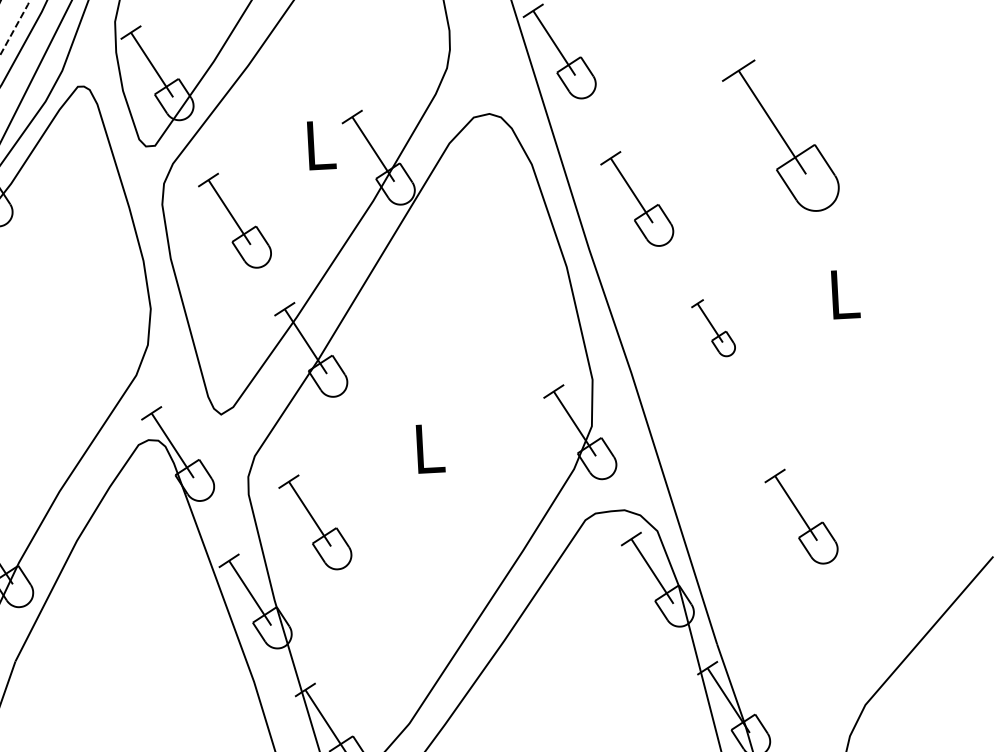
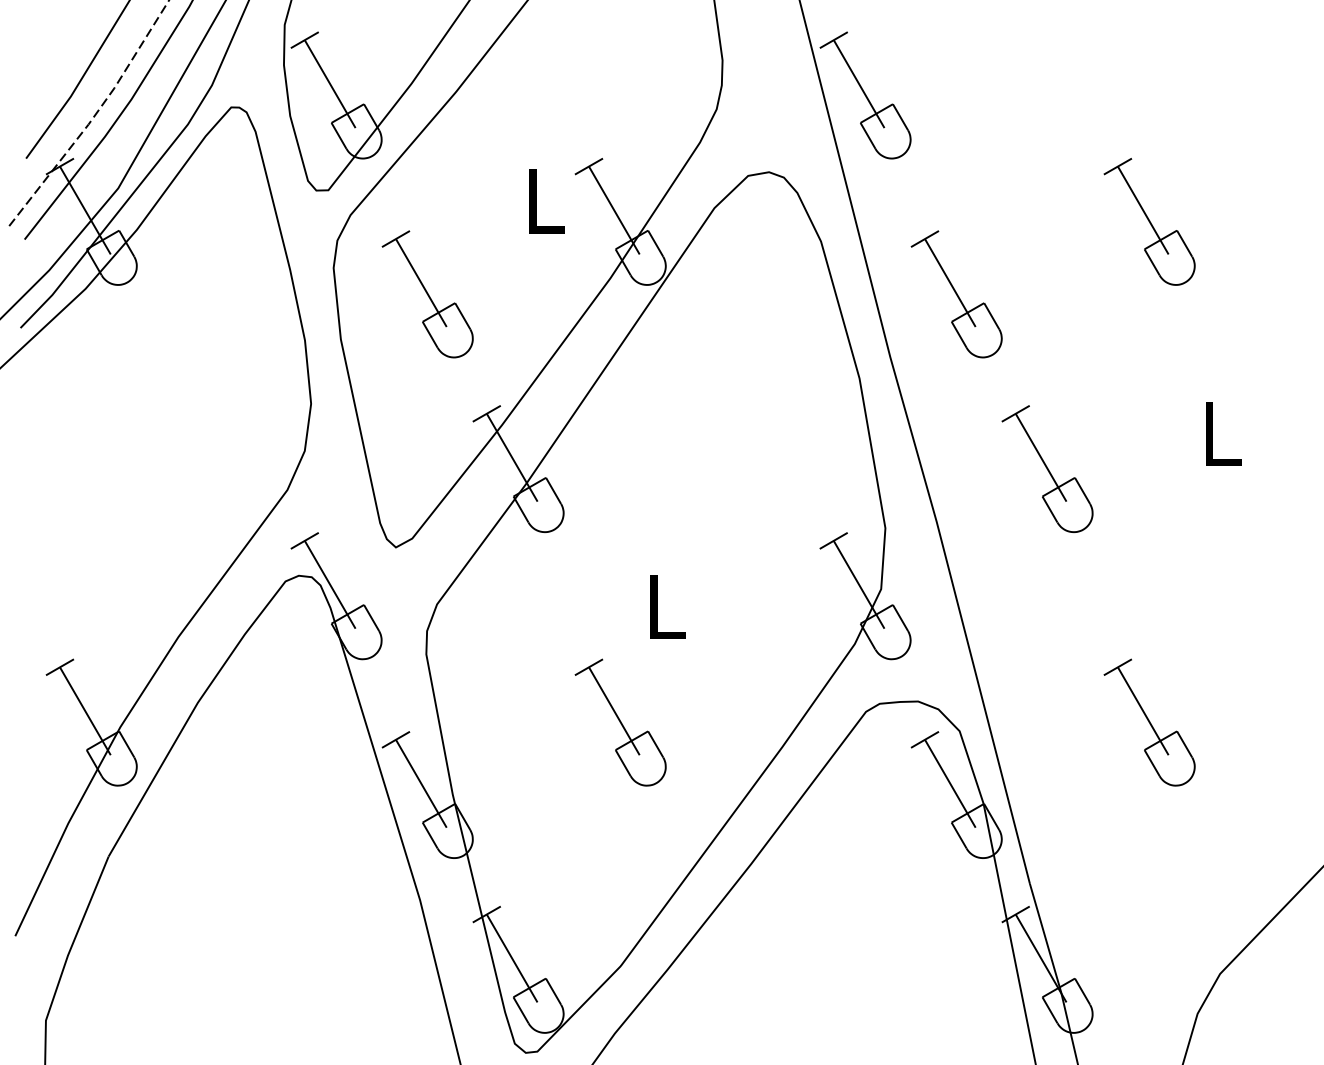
part: (780, 135) -> (1149, 221), size x0.62
part: (713, 327) -> (1047, 468), size x1.67
part: (315, 522) -> (620, 722), moved

